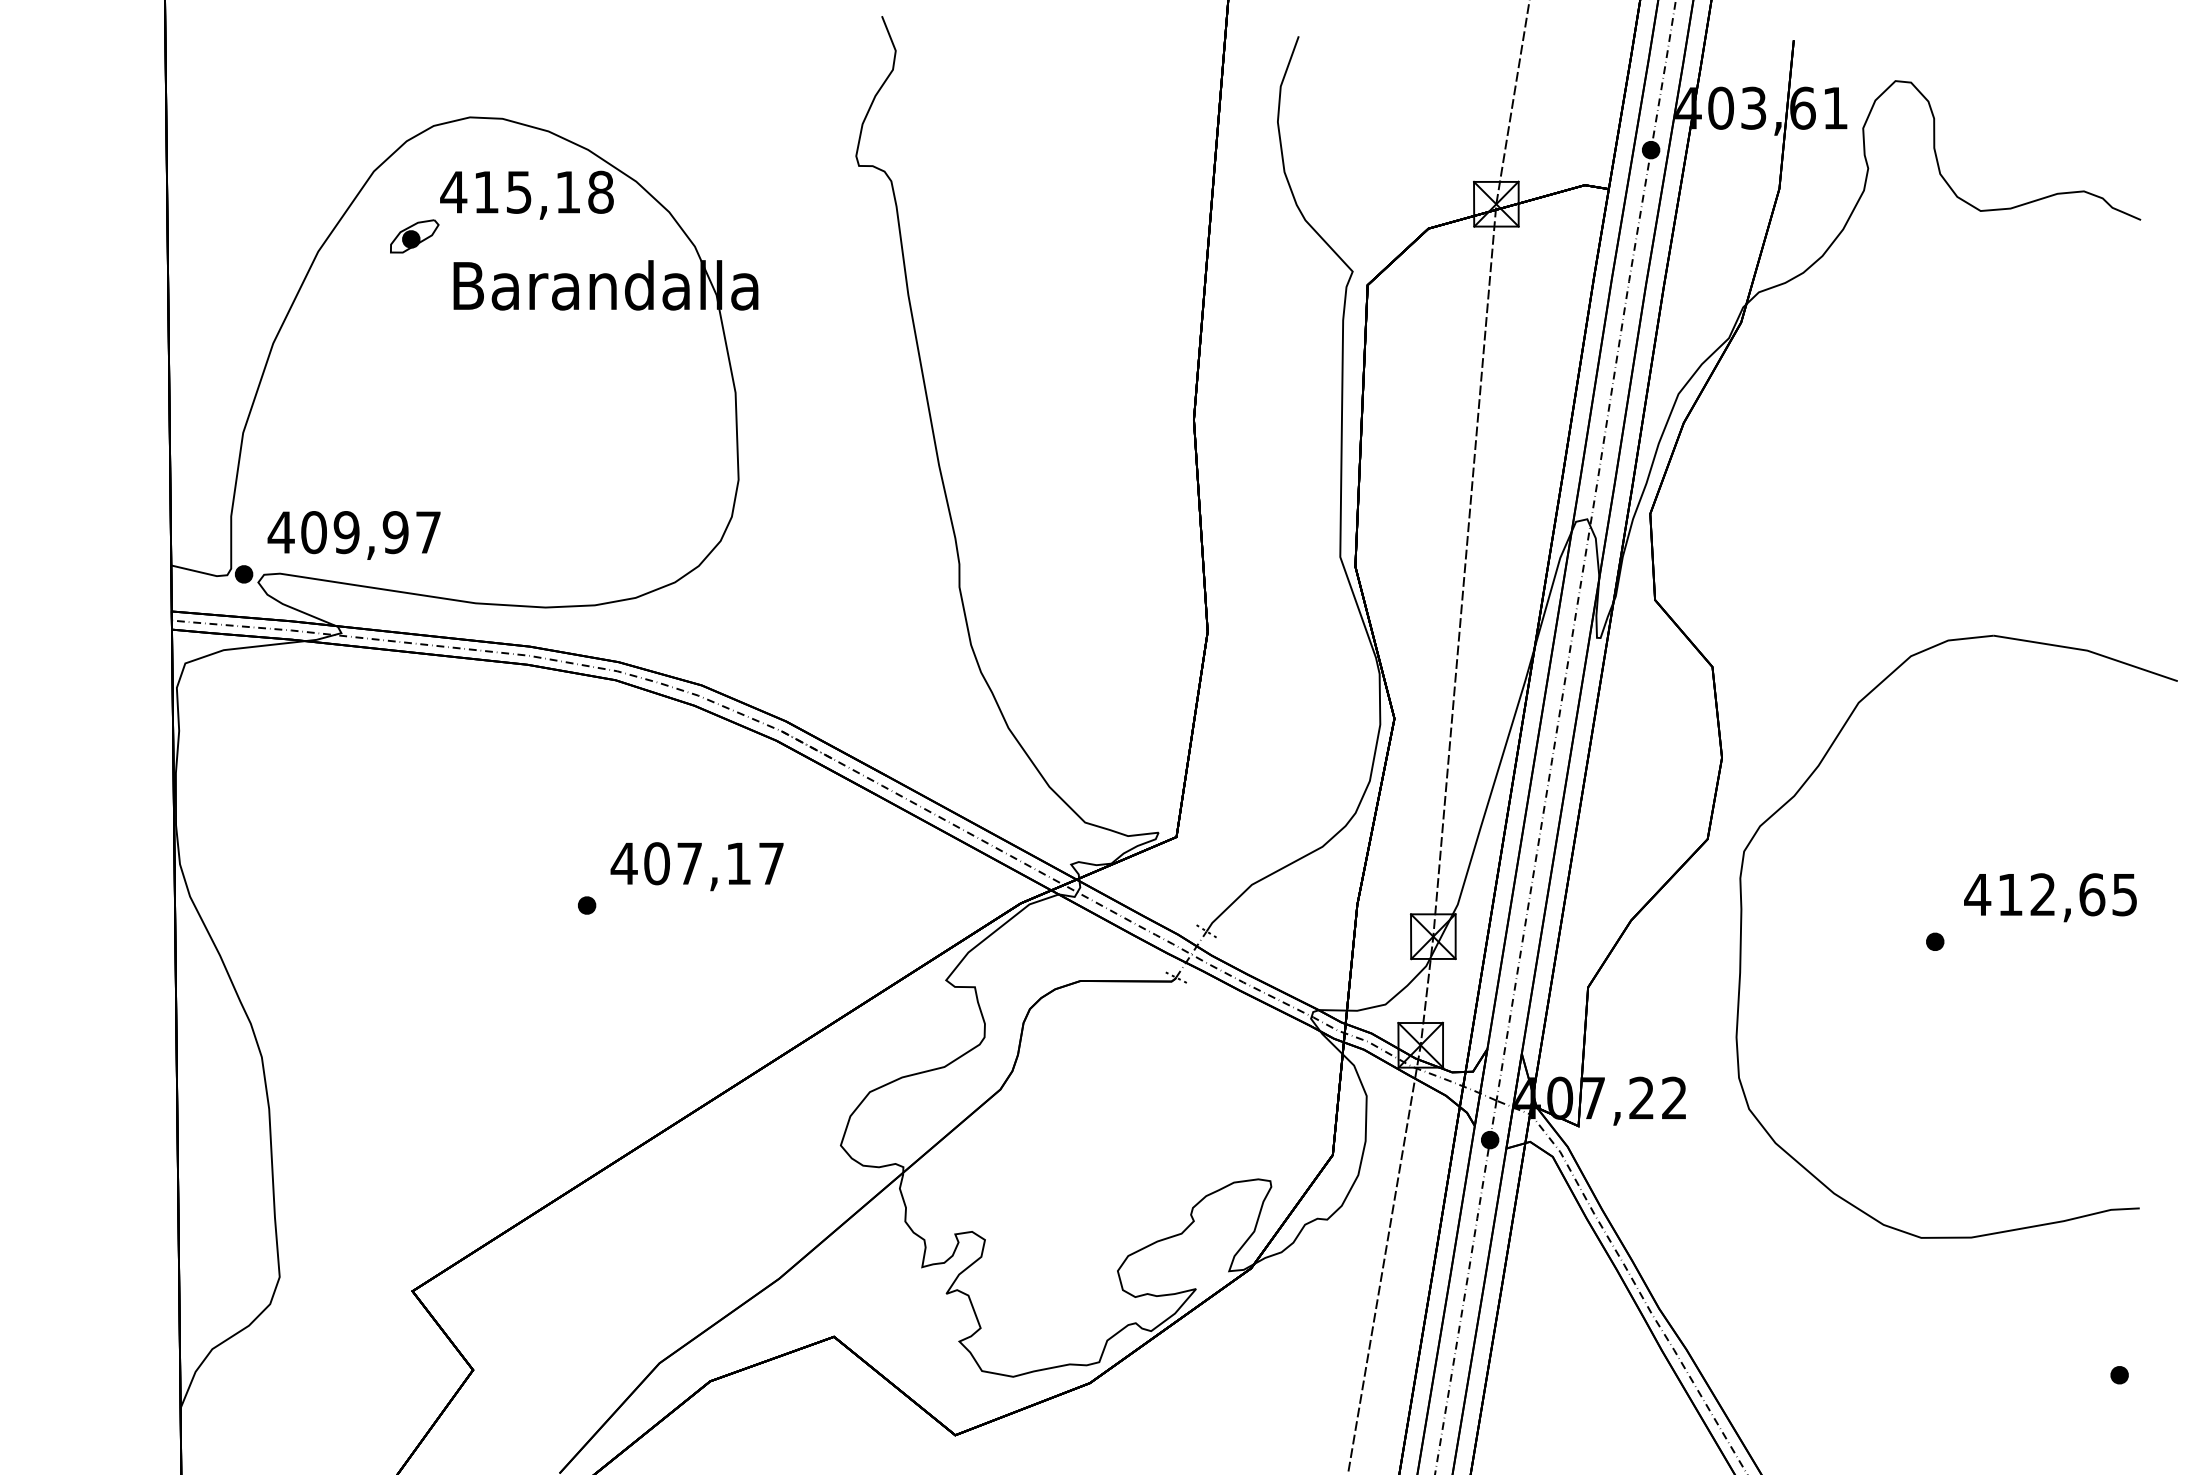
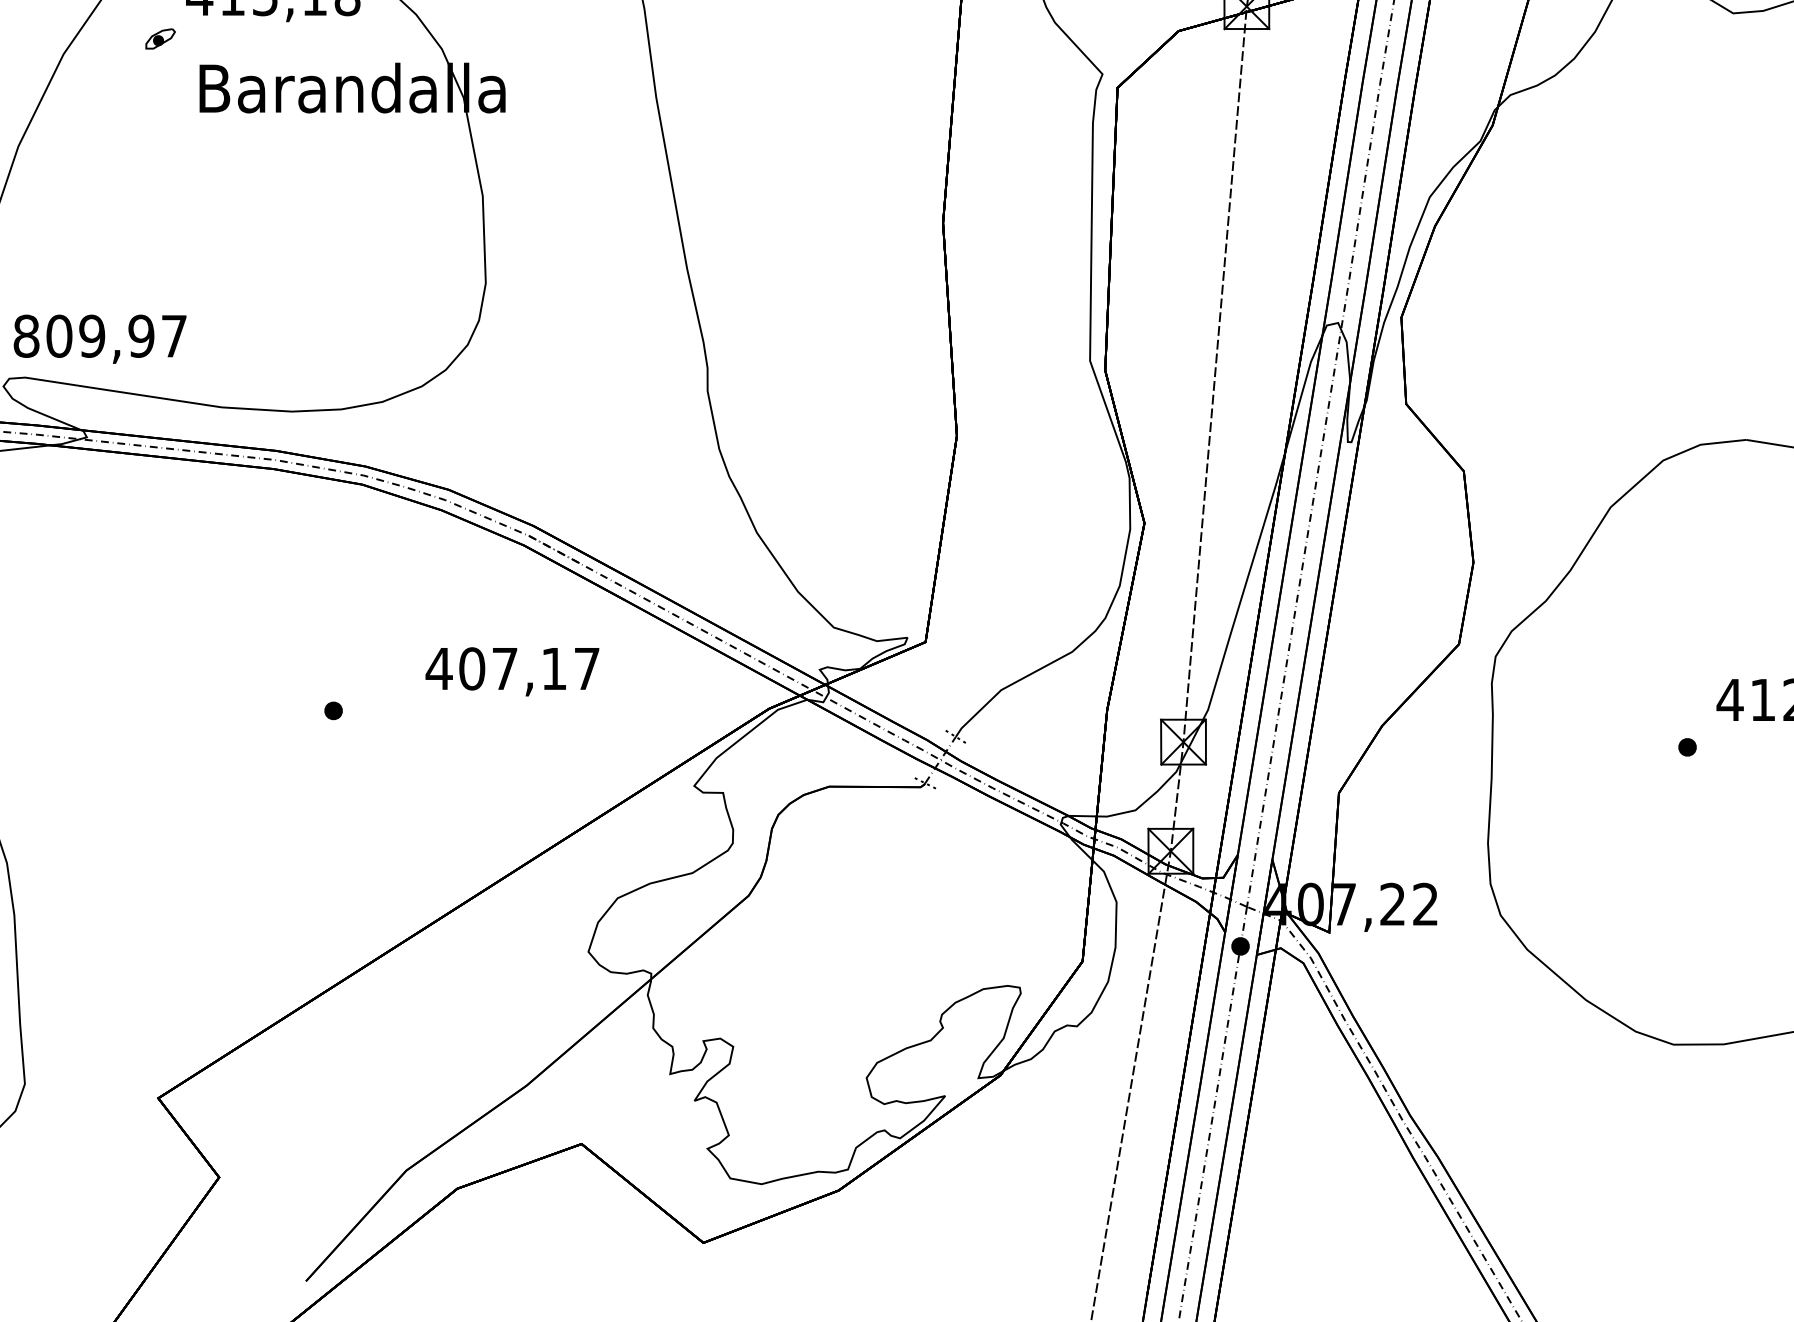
part: (414, 236) -> (160, 38), size x0.6
text: (280, 532) -> (25, 336), 409,97 -> 809,97
text: (696, 866) -> (511, 671), moved

